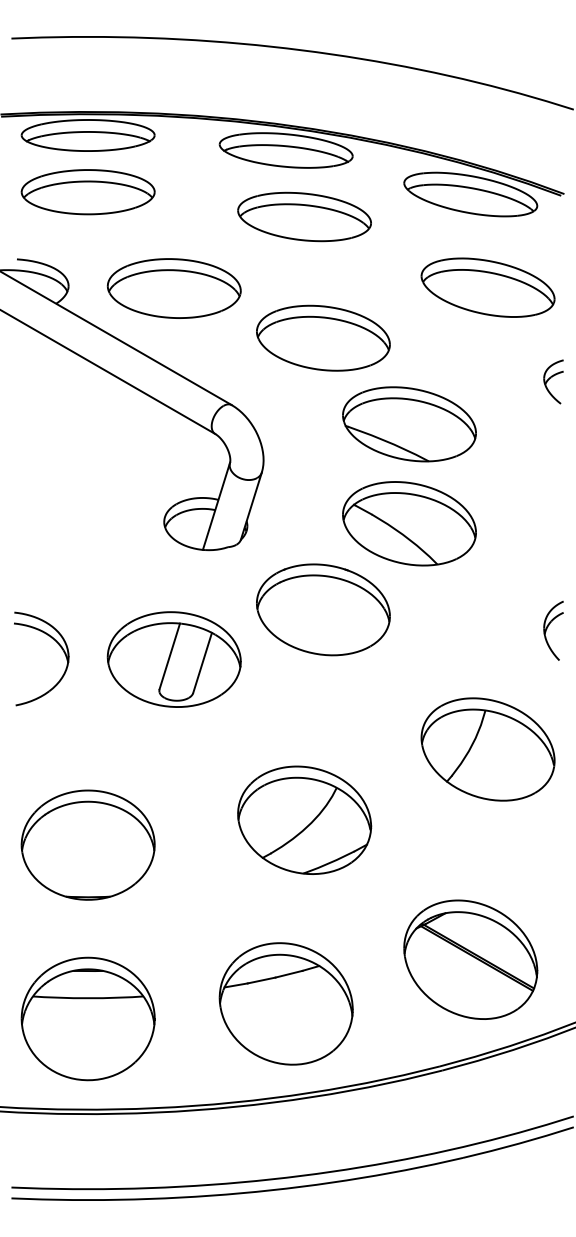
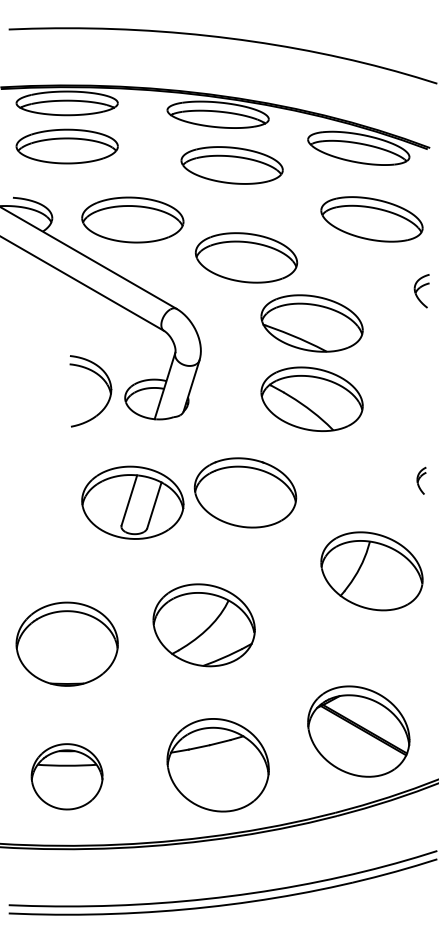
part: (323, 609) -> (245, 492), moved
part: (553, 630) -> (421, 480), size x0.6
part: (59, 647) -> (104, 382), moved
part: (303, 820) -> (203, 625), moved
part: (87, 1018) -> (66, 776), size x0.7

